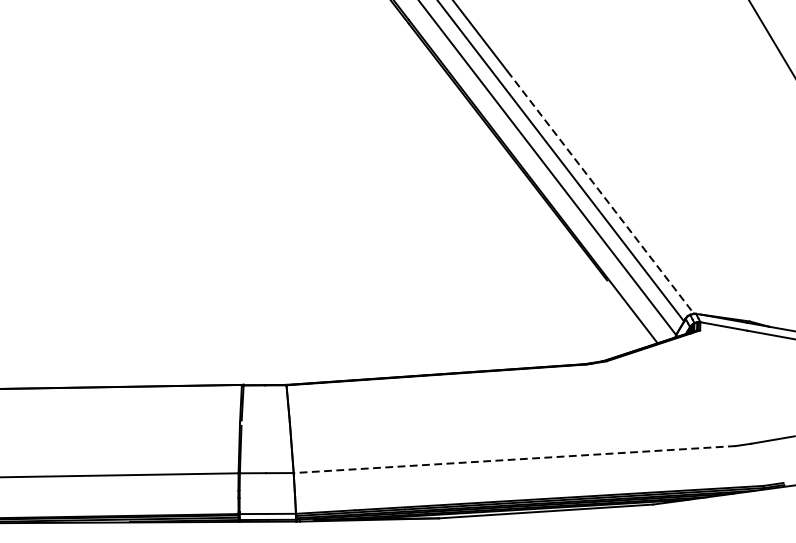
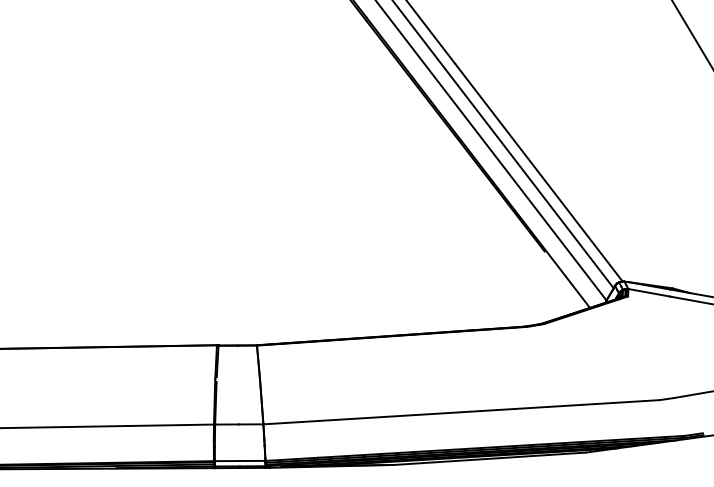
line: (601, 192) -> (539, 172), dashed -> solid
line: (514, 459) -> (461, 412), dashed -> solid

